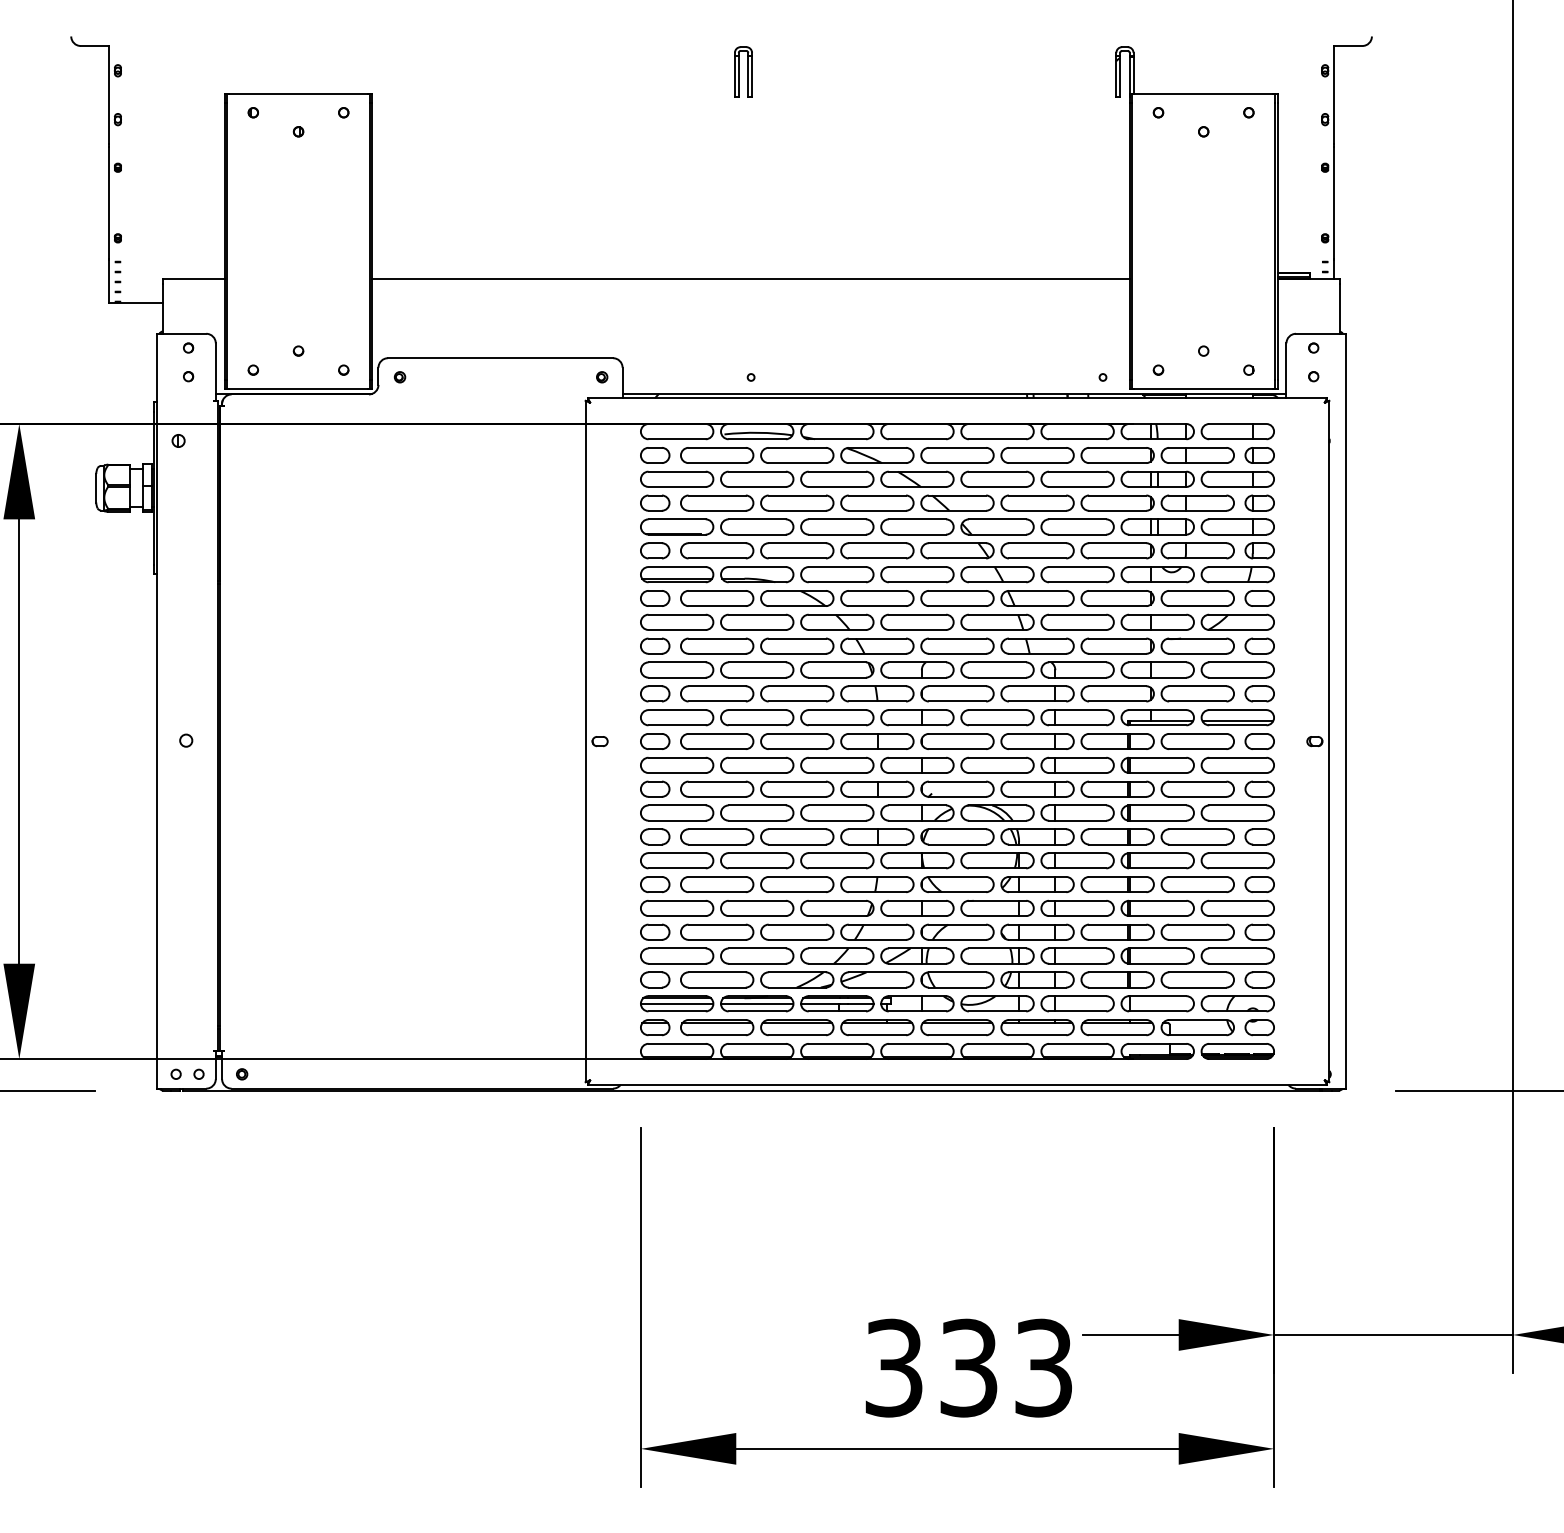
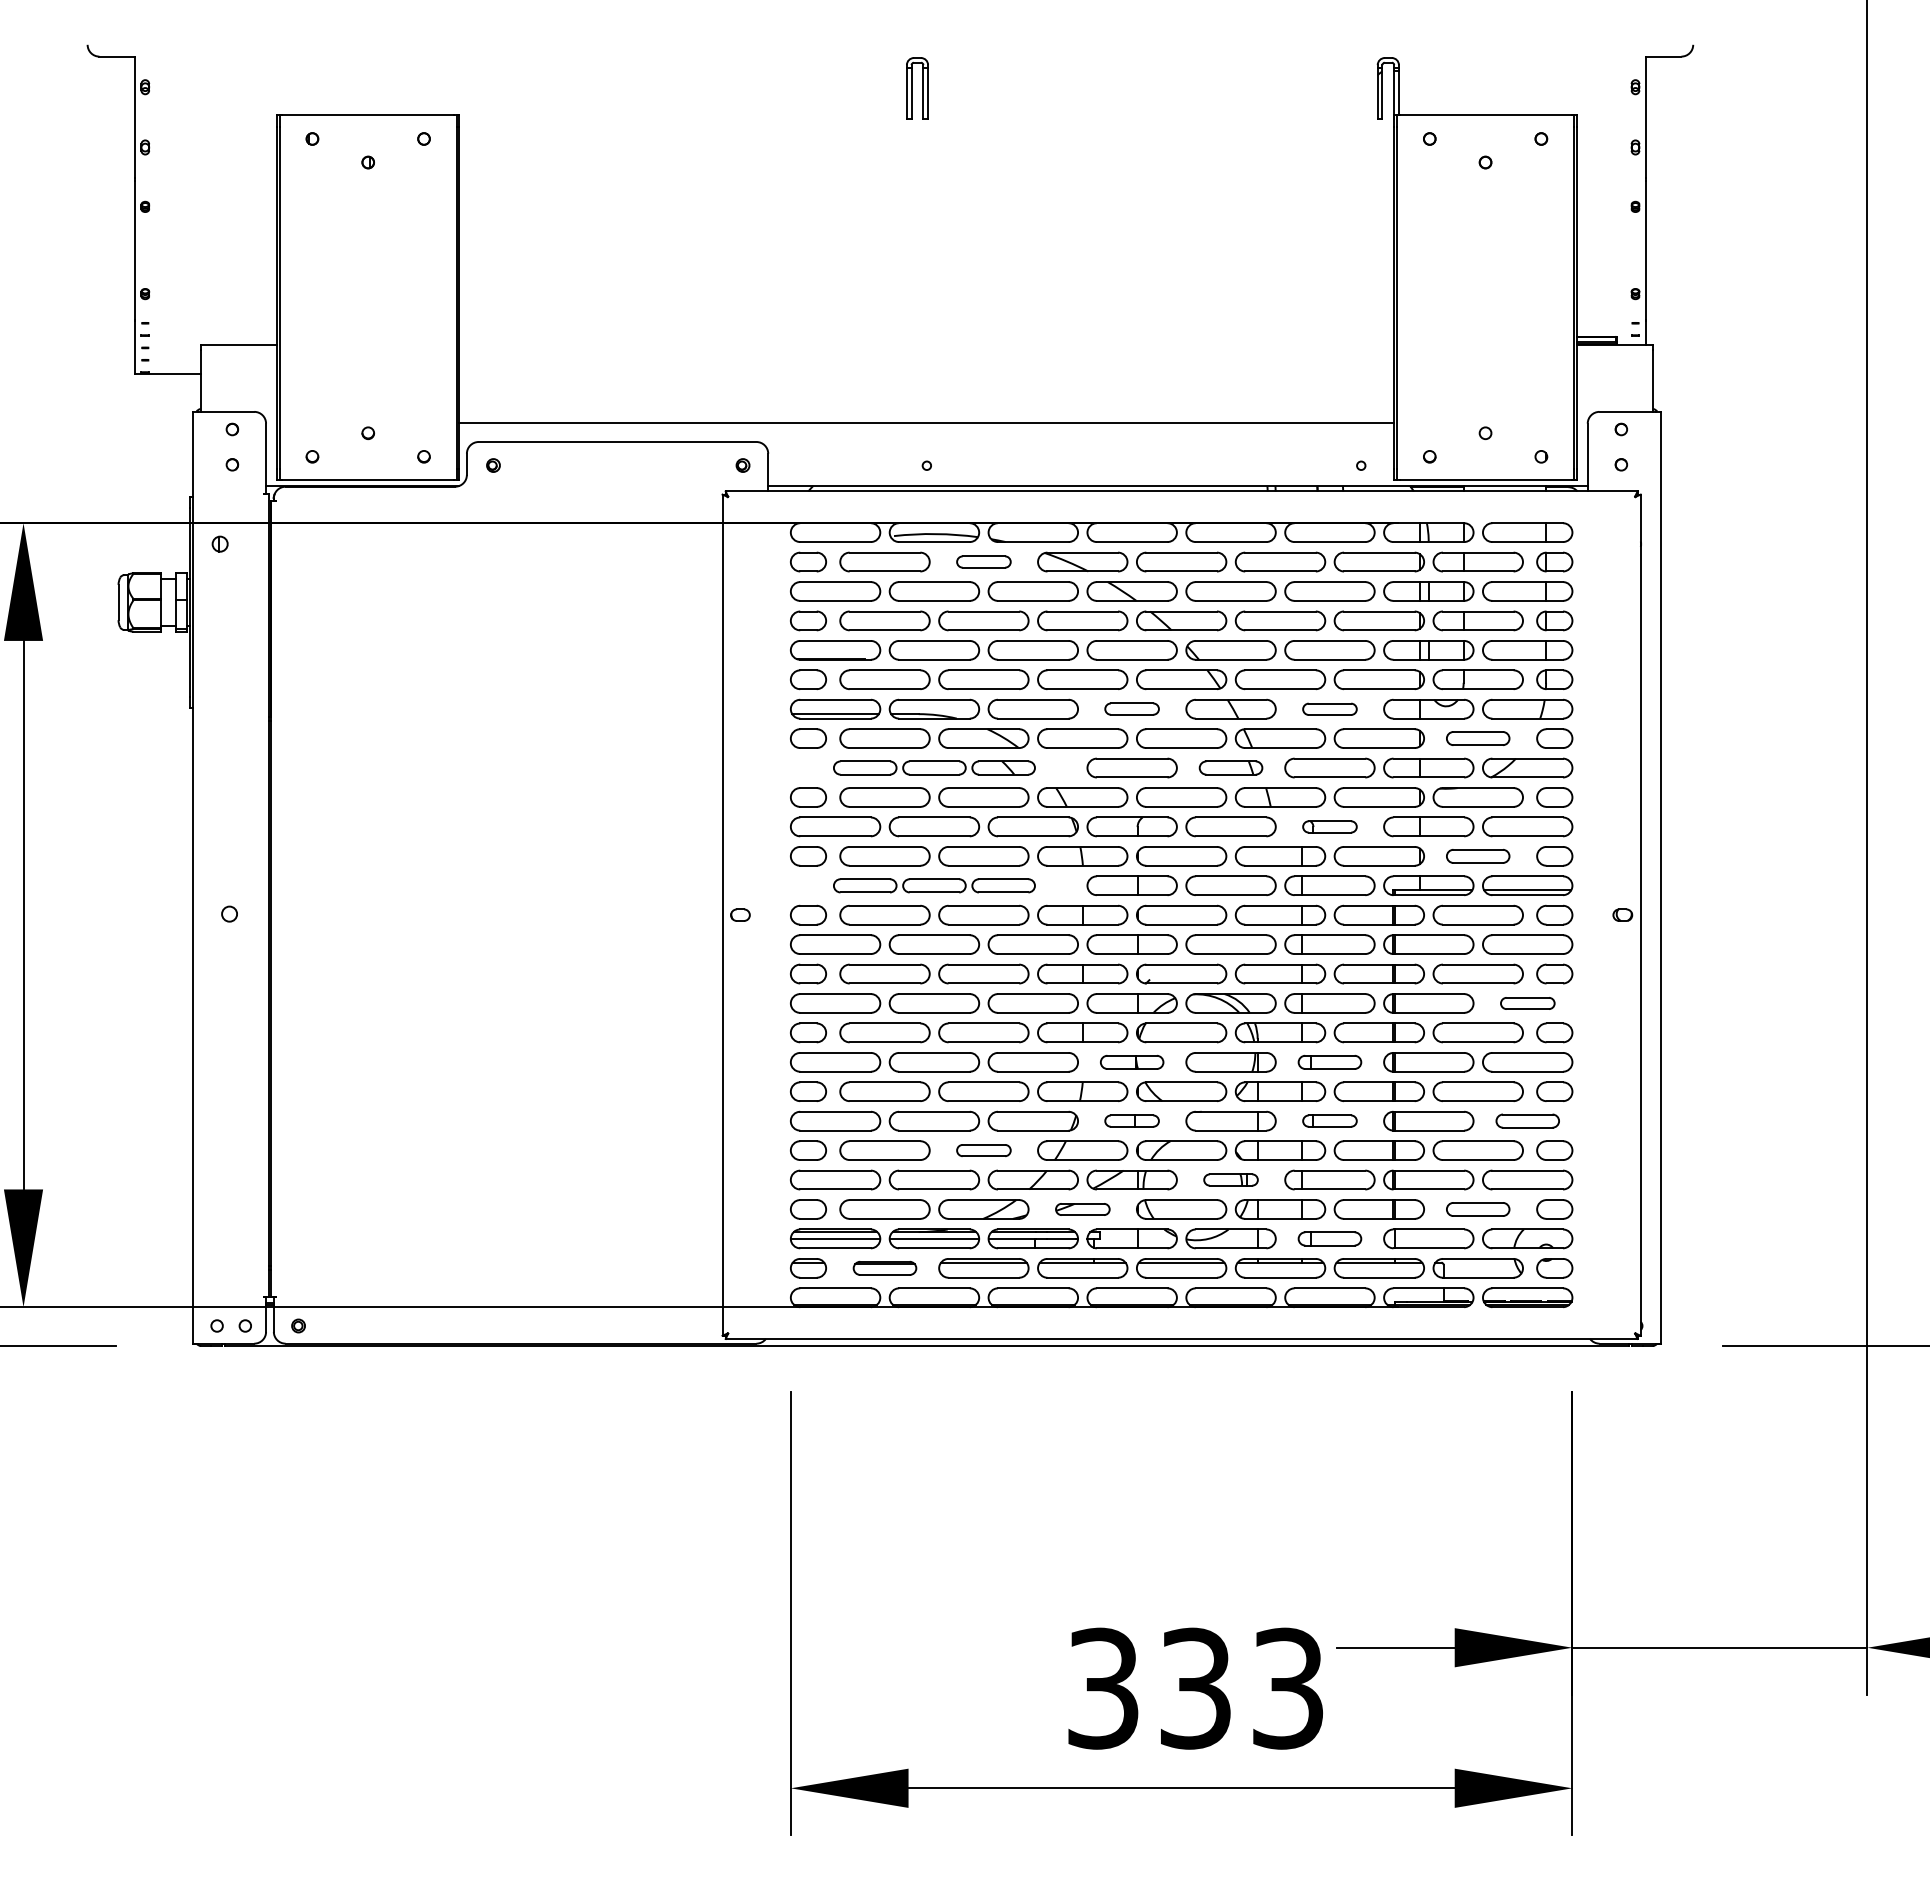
line: (750, 279) -> (926, 422), moved
part: (796, 455) -> (983, 561), size x0.6
part: (916, 574) -> (1131, 708), size x0.6
part: (1077, 574) -> (1329, 709), size x0.6
part: (1197, 598) -> (1477, 738), size x0.7
part: (757, 621) -> (934, 767), size x0.7
part: (997, 621) -> (1230, 767), size x0.7
part: (1077, 669) -> (1329, 826), size x0.6
part: (1197, 693) -> (1477, 856), size x0.7
part: (757, 717) -> (934, 885), size x0.7
part: (1237, 813) -> (1527, 1003), size x0.6
part: (916, 860) -> (1131, 1062), size x0.7
part: (1077, 860) -> (1329, 1062), size x0.7
part: (916, 907) -> (1131, 1120), size x0.6
part: (1077, 907) -> (1329, 1120), size x0.6
part: (1237, 907) -> (1527, 1120), size x0.7
part: (796, 932) -> (983, 1150), size x0.6
part: (997, 955) -> (1230, 1179), size x0.6
part: (877, 979) -> (1082, 1209), size x0.6
part: (1197, 979) -> (1477, 1209), size x0.7
part: (1077, 1003) -> (1329, 1238), size x0.7
part: (716, 1027) -> (884, 1268), size x0.7

